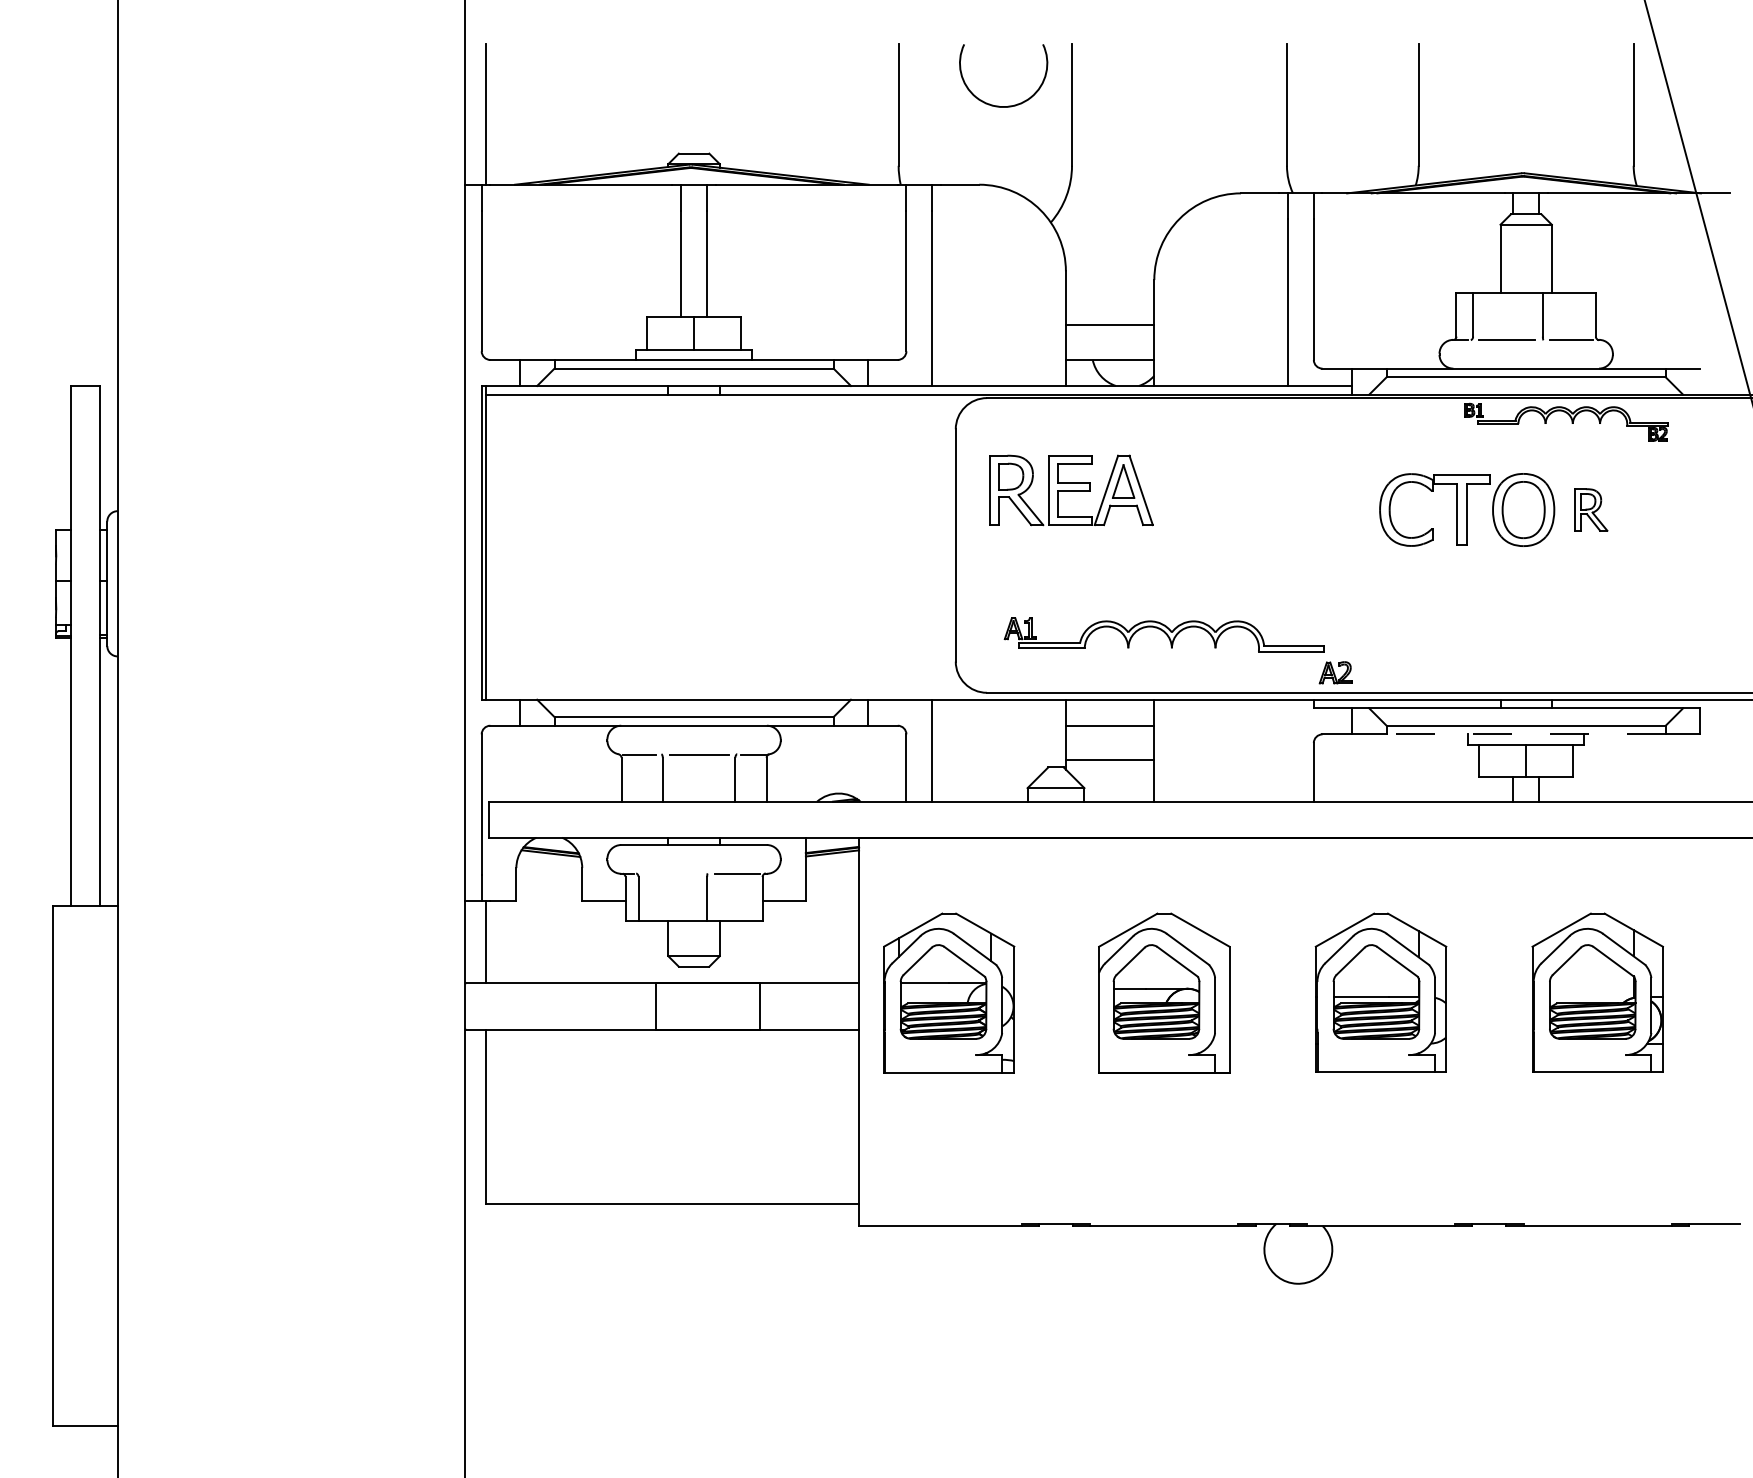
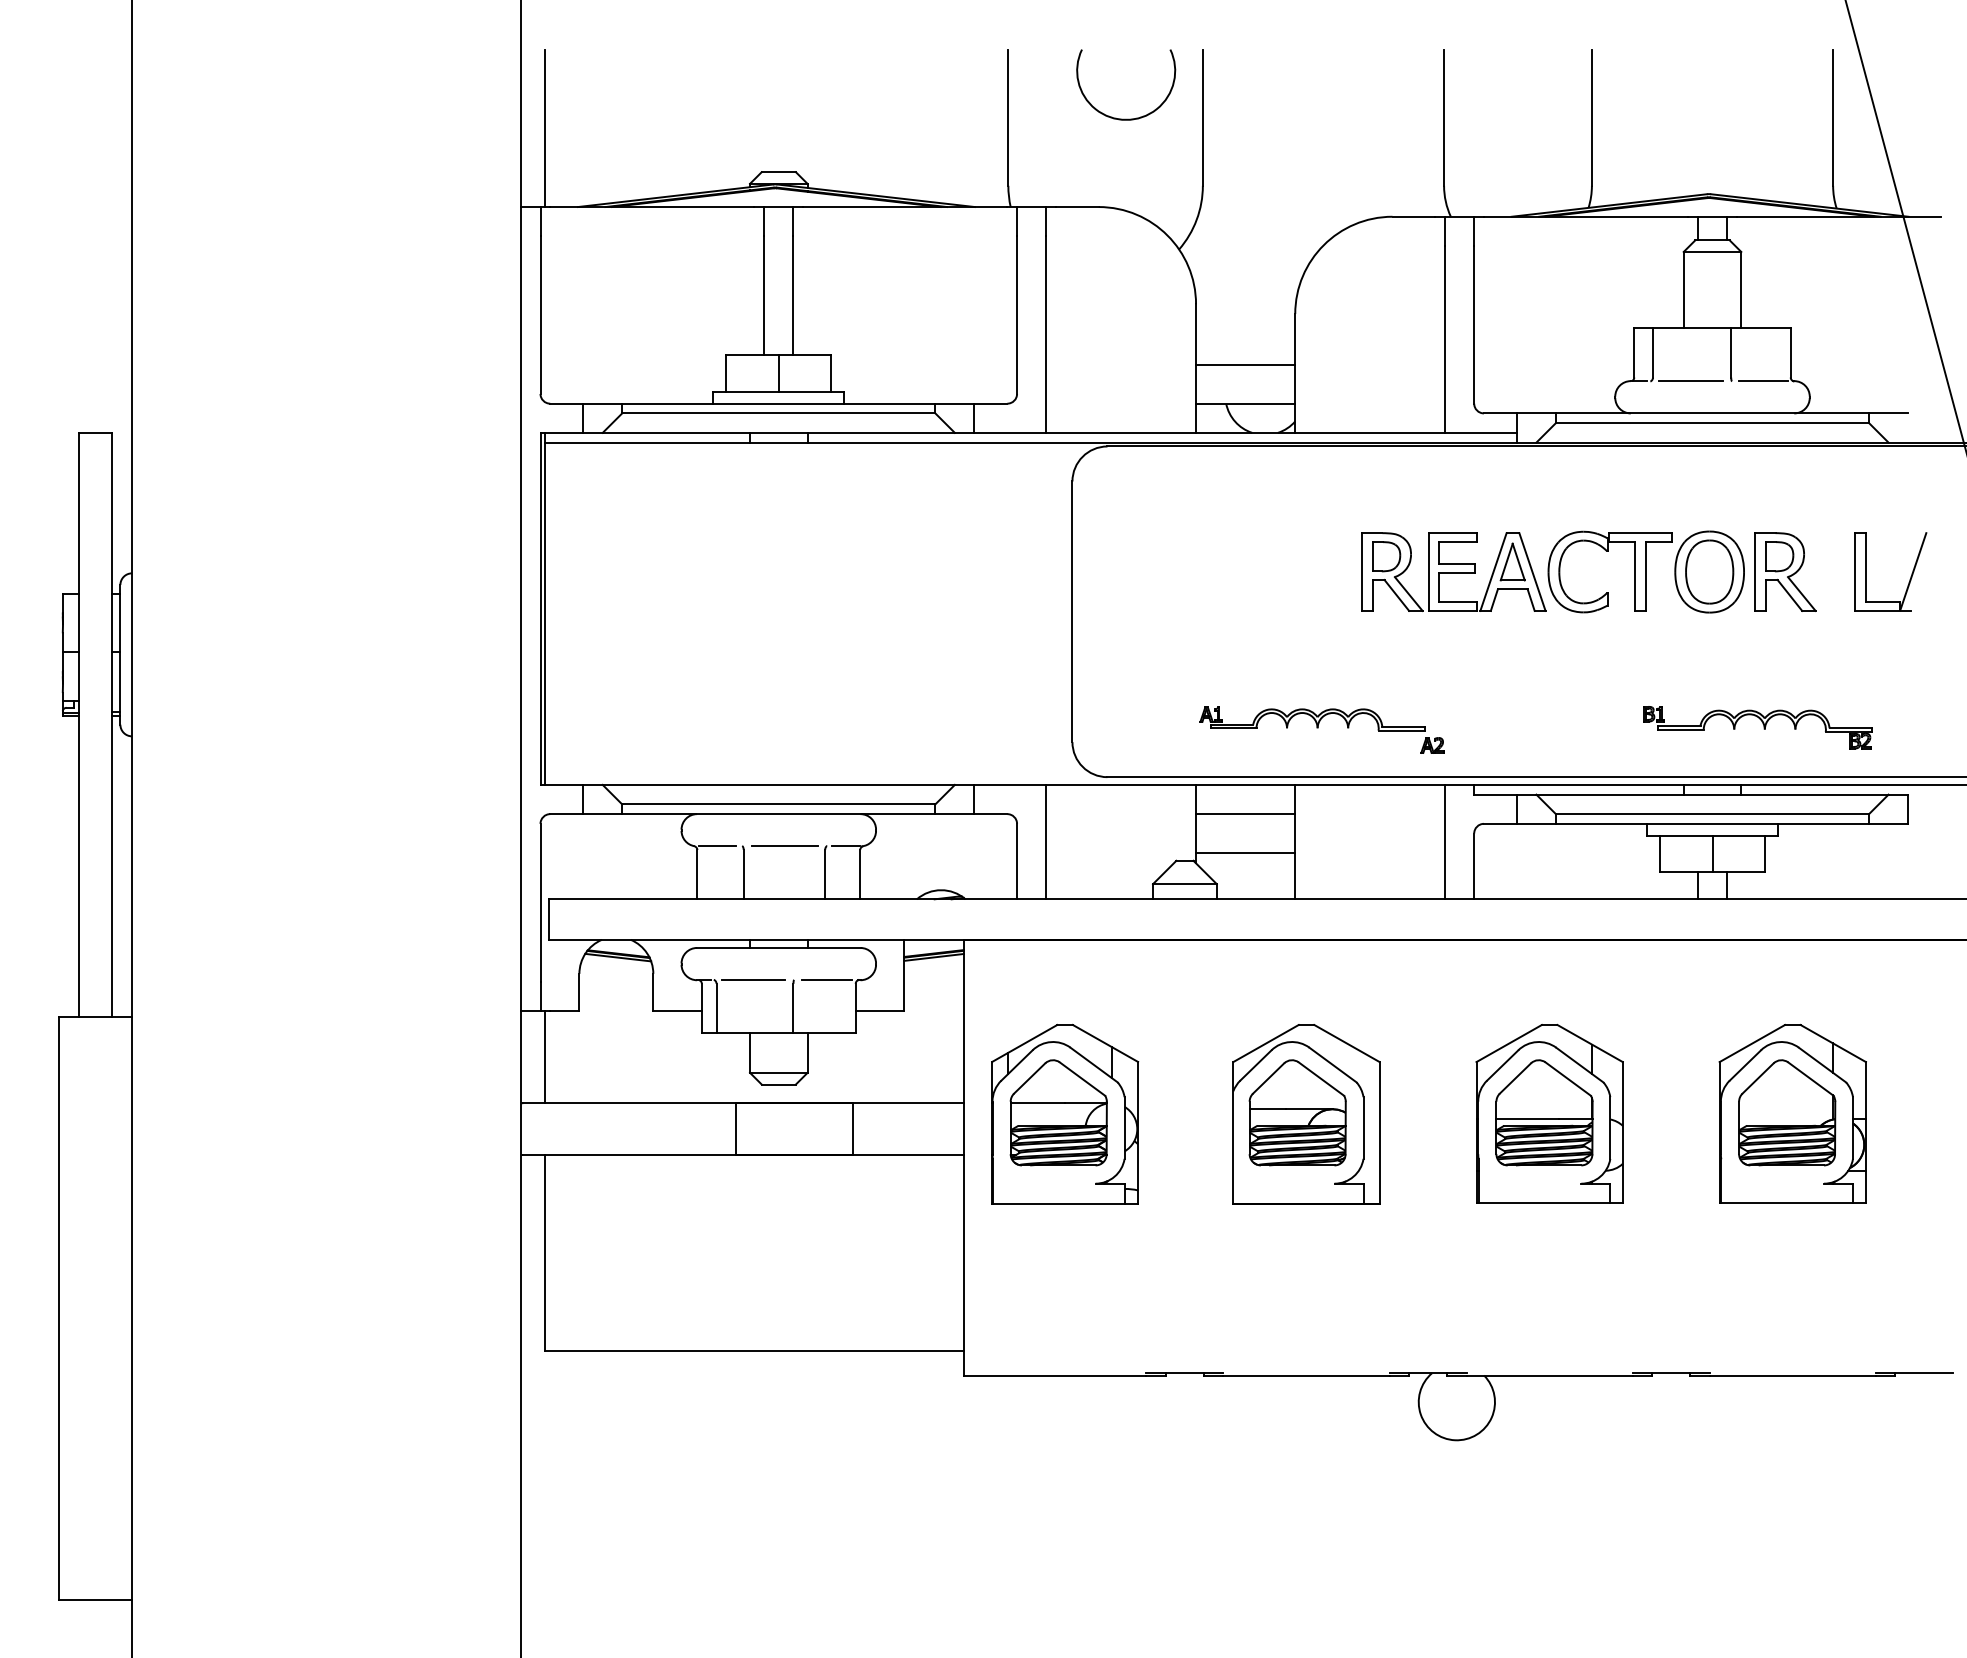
part: (1566, 422) -> (1757, 727), moved
part: (1070, 489) -> (1453, 571), moved
part: (1591, 509) -> (1785, 571), size x1.67
part: (1702, 513) -> (1910, 576), added
part: (1177, 650) -> (1321, 729), size x0.62
line: (1526, 734) -> (1712, 823), dashed -> solid
line: (1288, 750) -> (1445, 841), added
line: (671, 874) -> (753, 980), added

